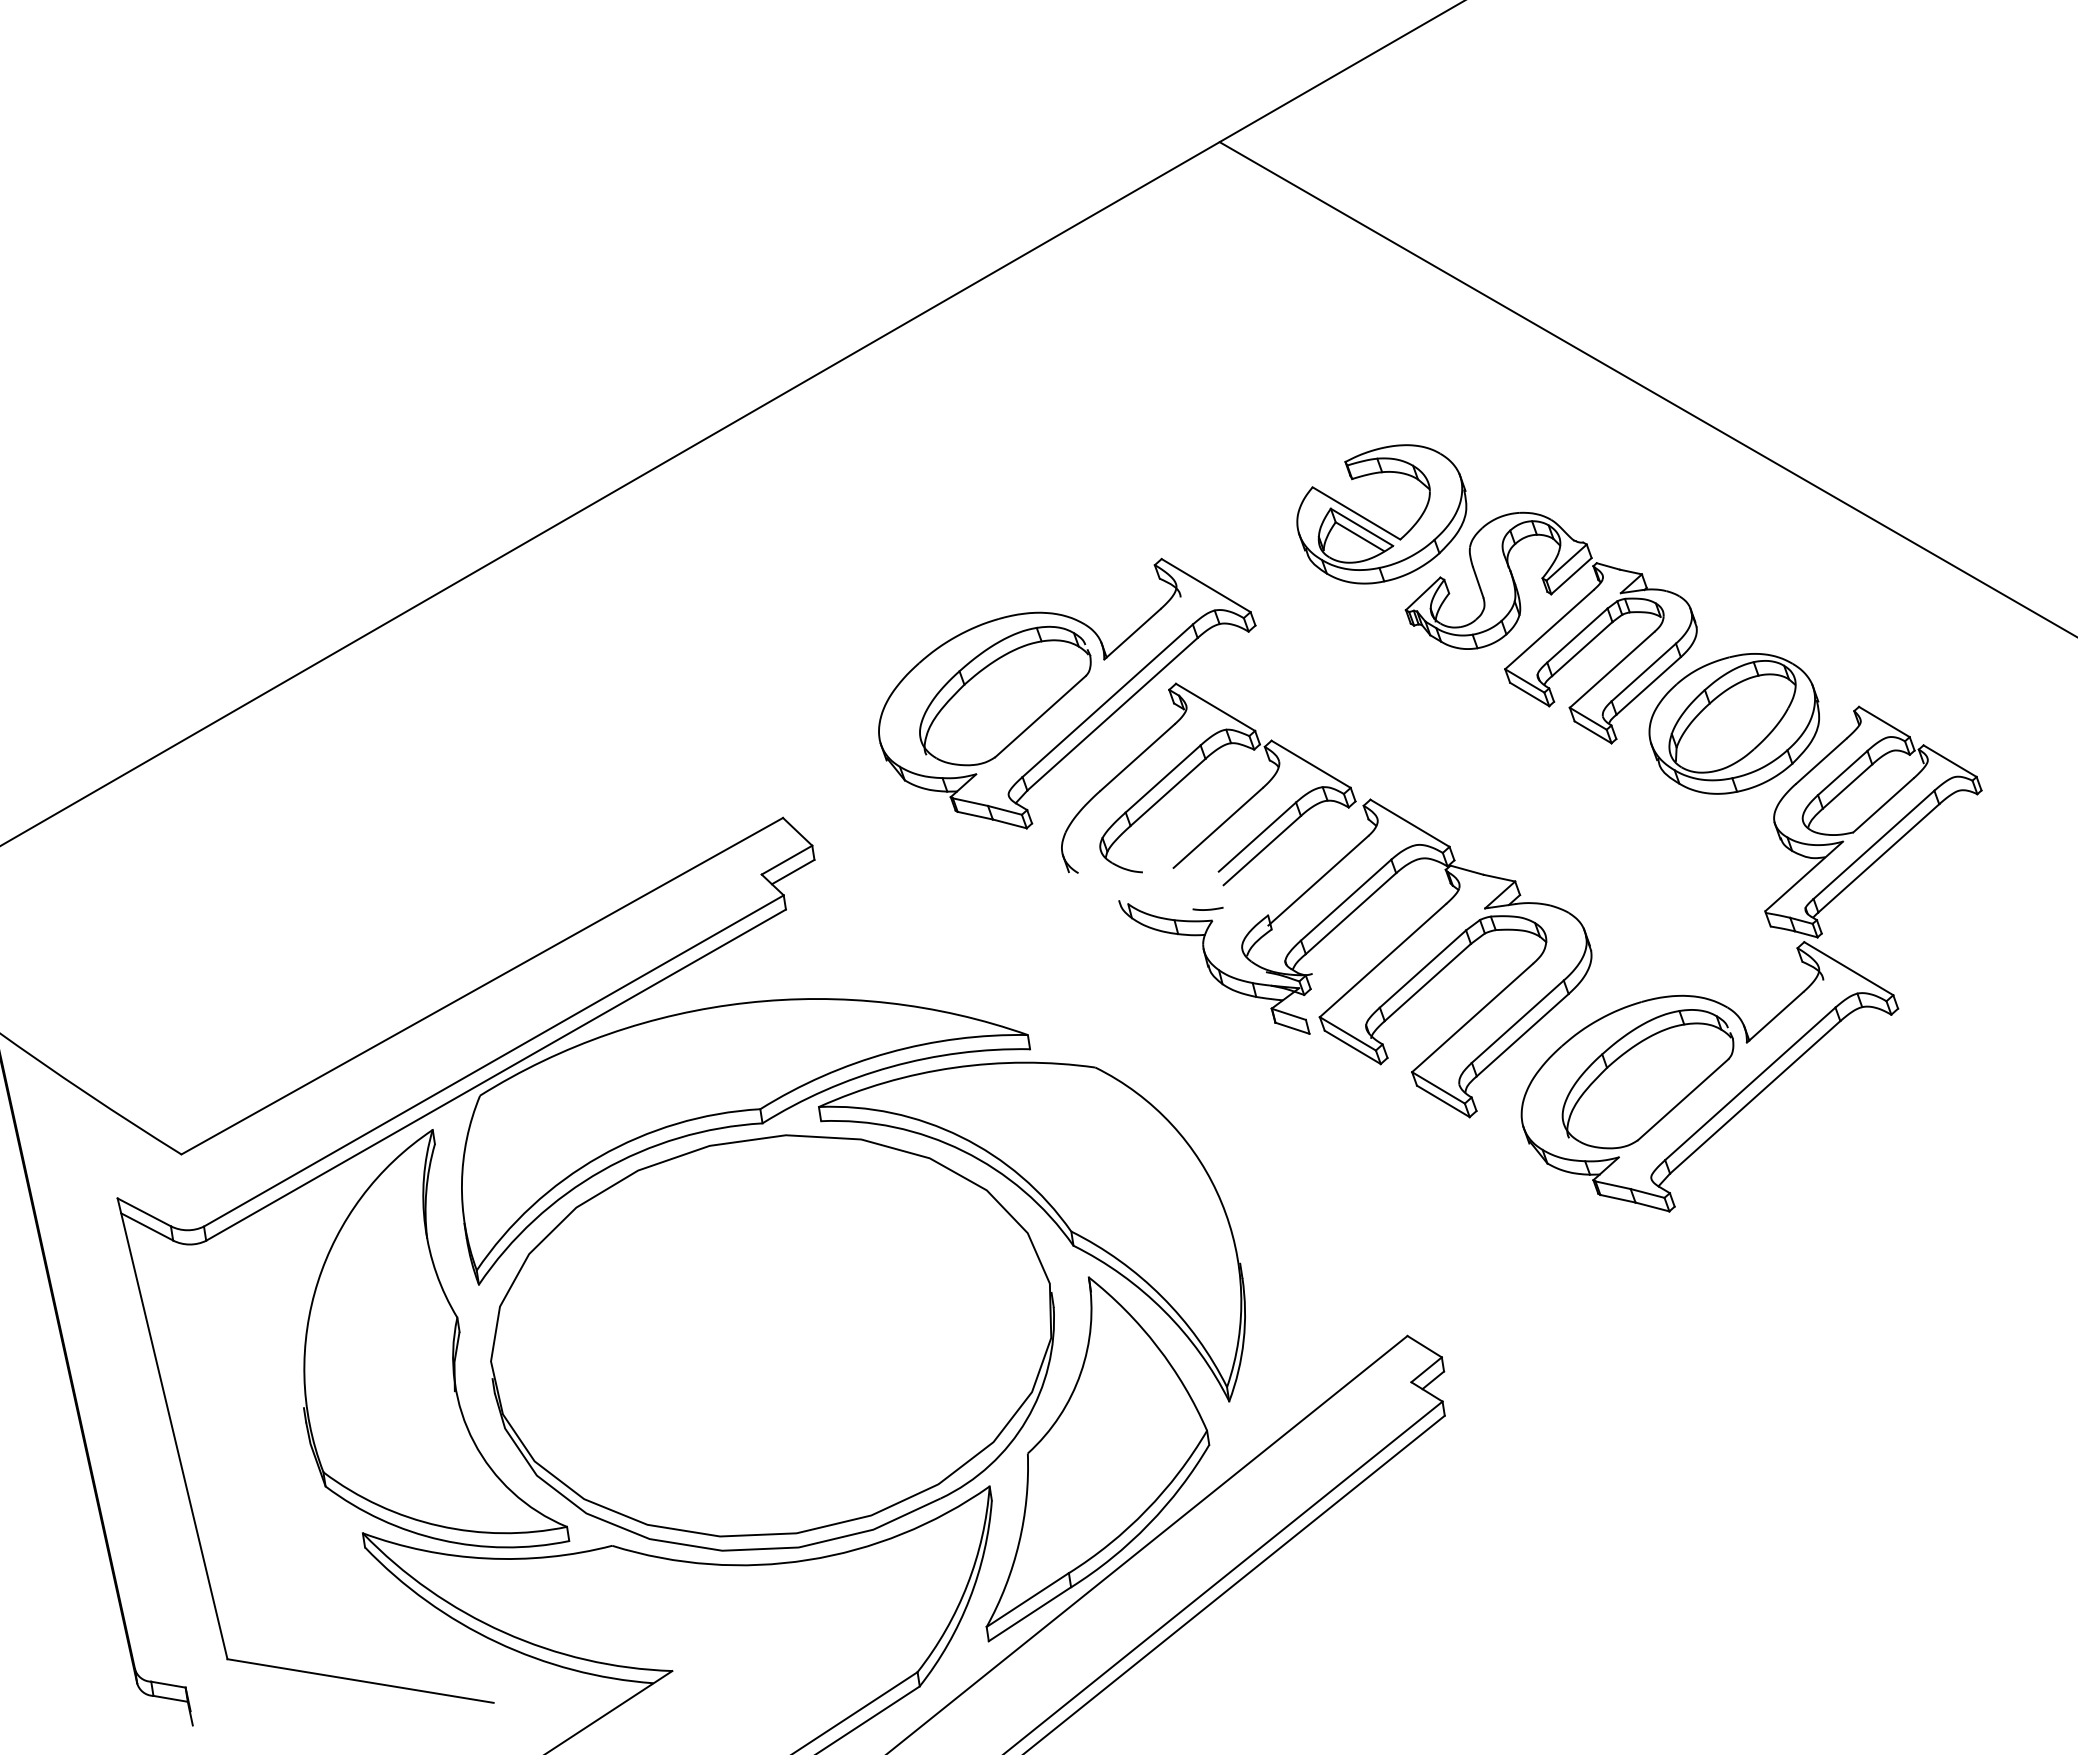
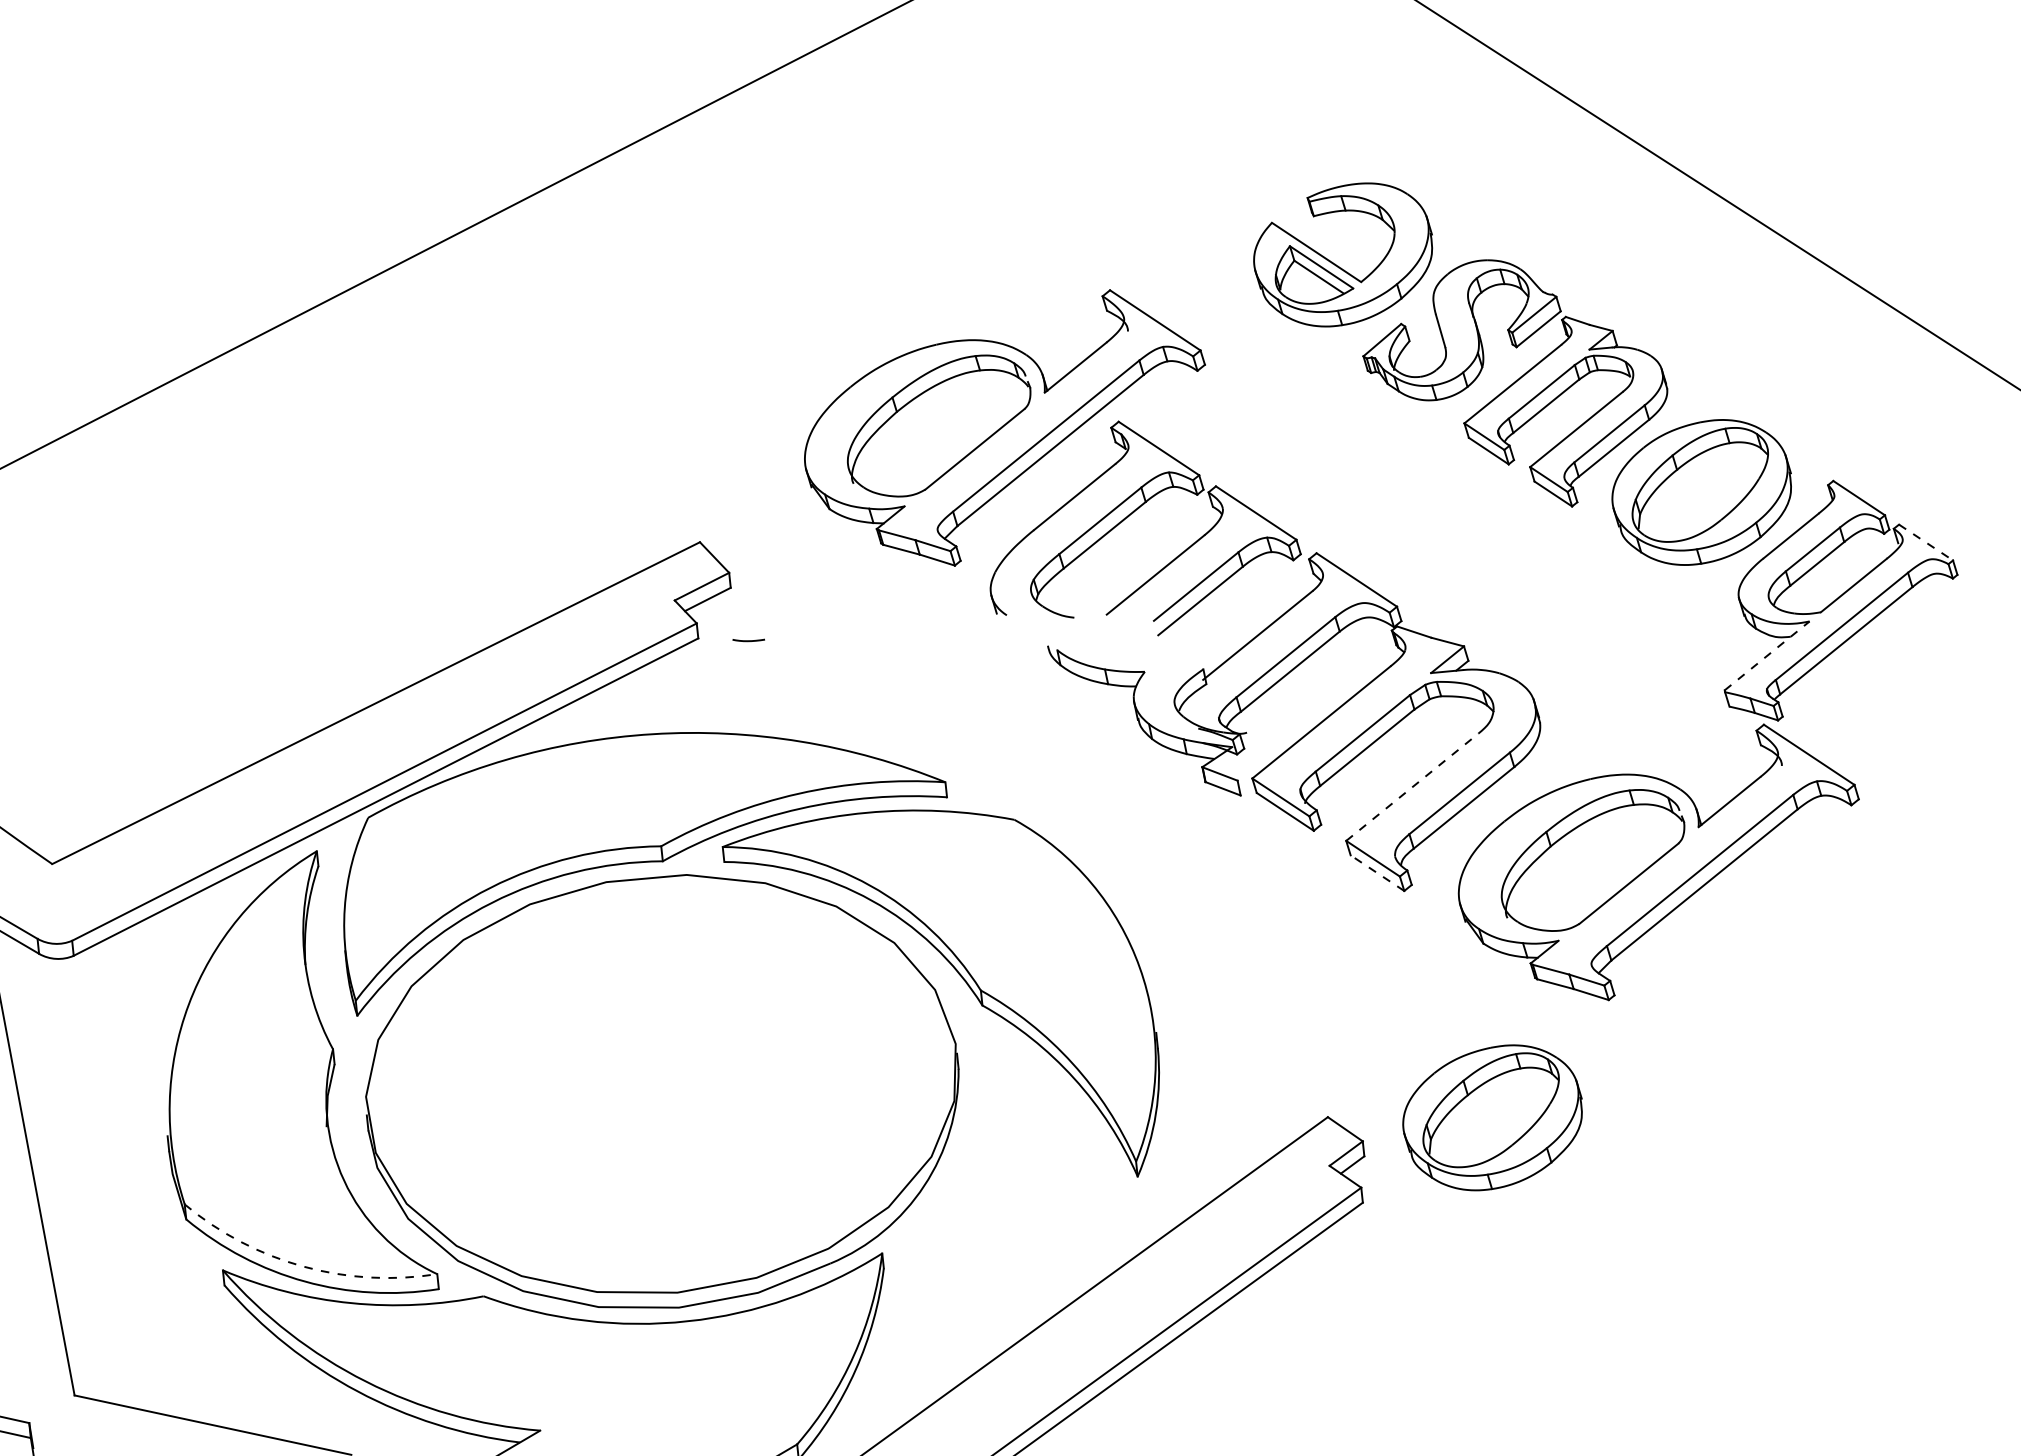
line: (1950, 761) -> (1926, 542), solid -> dashed
line: (1804, 876) -> (1767, 655), solid -> dashed
curve: (1207, 909) -> (748, 640), moved
line: (1472, 1017) -> (1412, 786), solid -> dashed
line: (1443, 1101) -> (1377, 873), solid -> dashed
part: (1563, 1328) -> (1491, 1117), added
part: (1097, 1459) -> (996, 1230), removed
arc: (439, 1525) -> (303, 1266), solid -> dashed

